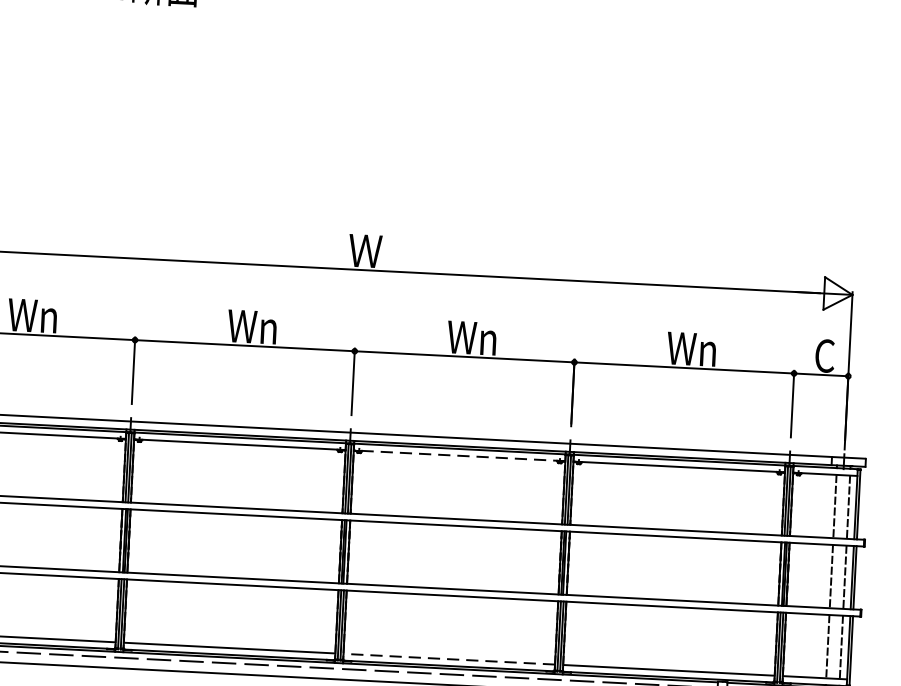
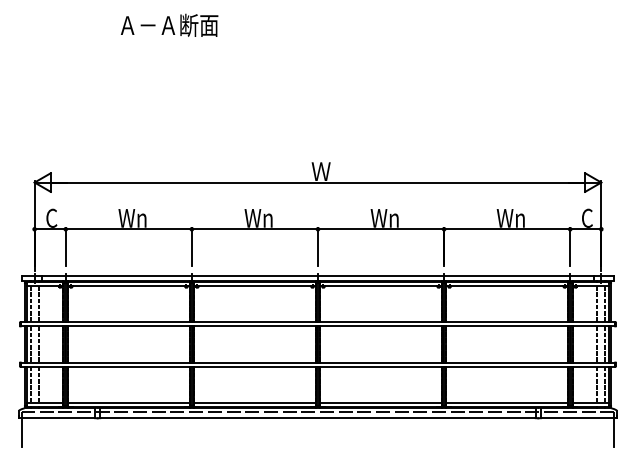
line: (460, 456) -> (381, 286), dashed -> solid
line: (450, 658) -> (381, 402), dashed -> solid

